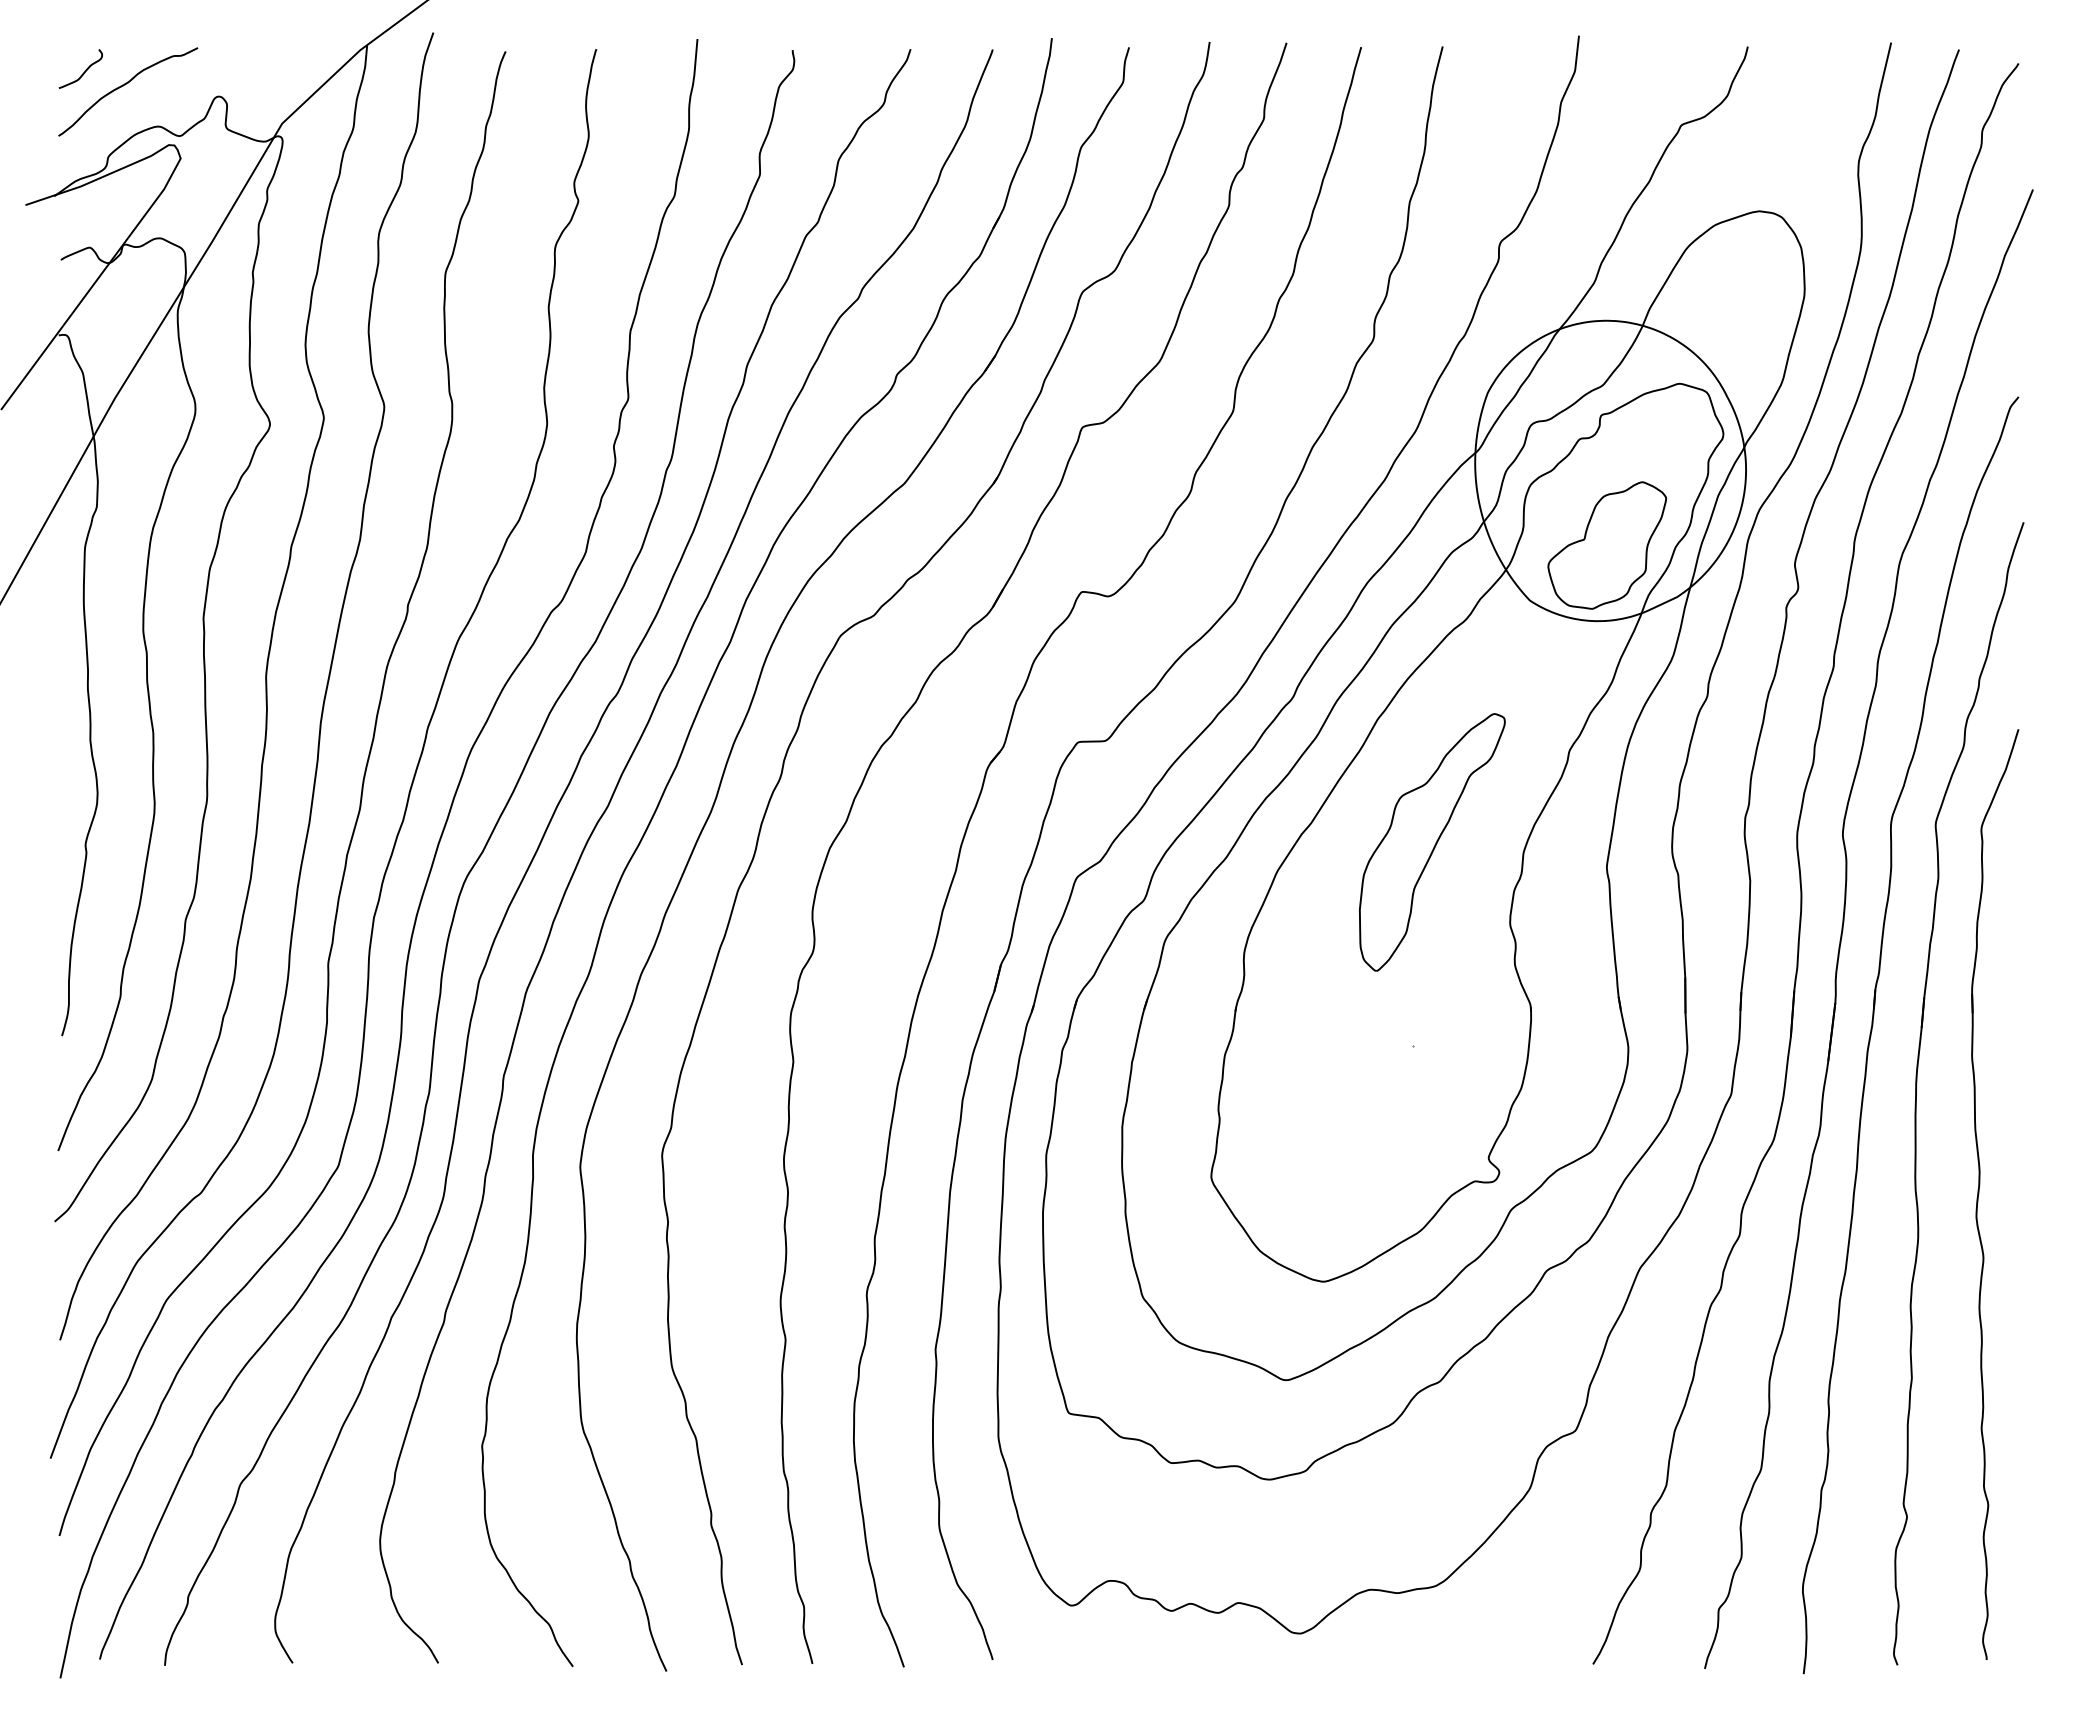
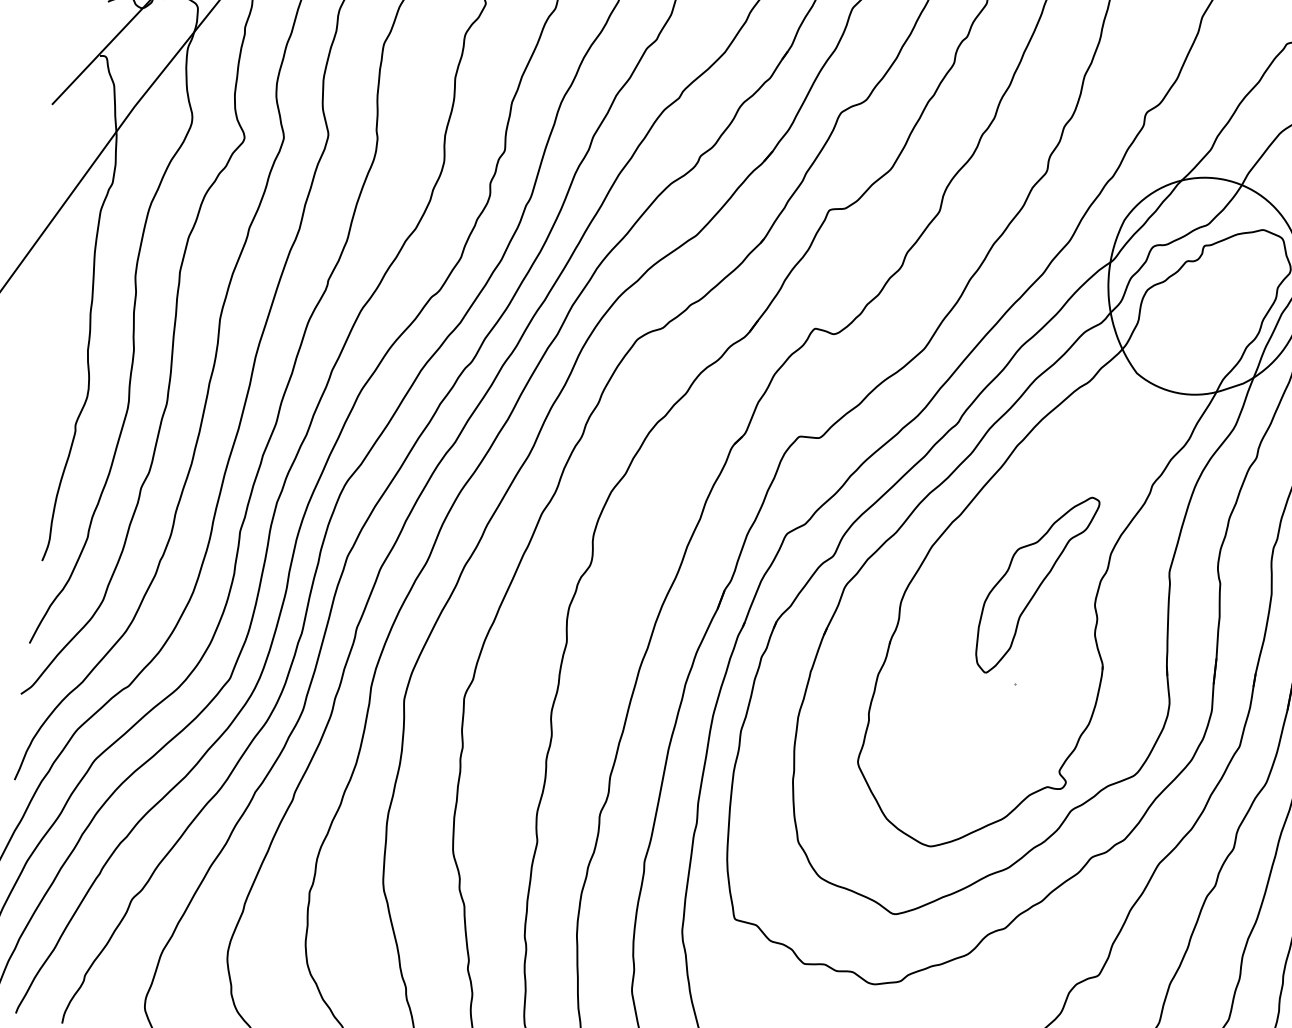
part: (1606, 545) -> (1196, 340), removed
part: (1432, 842) -> (1036, 584), moved

